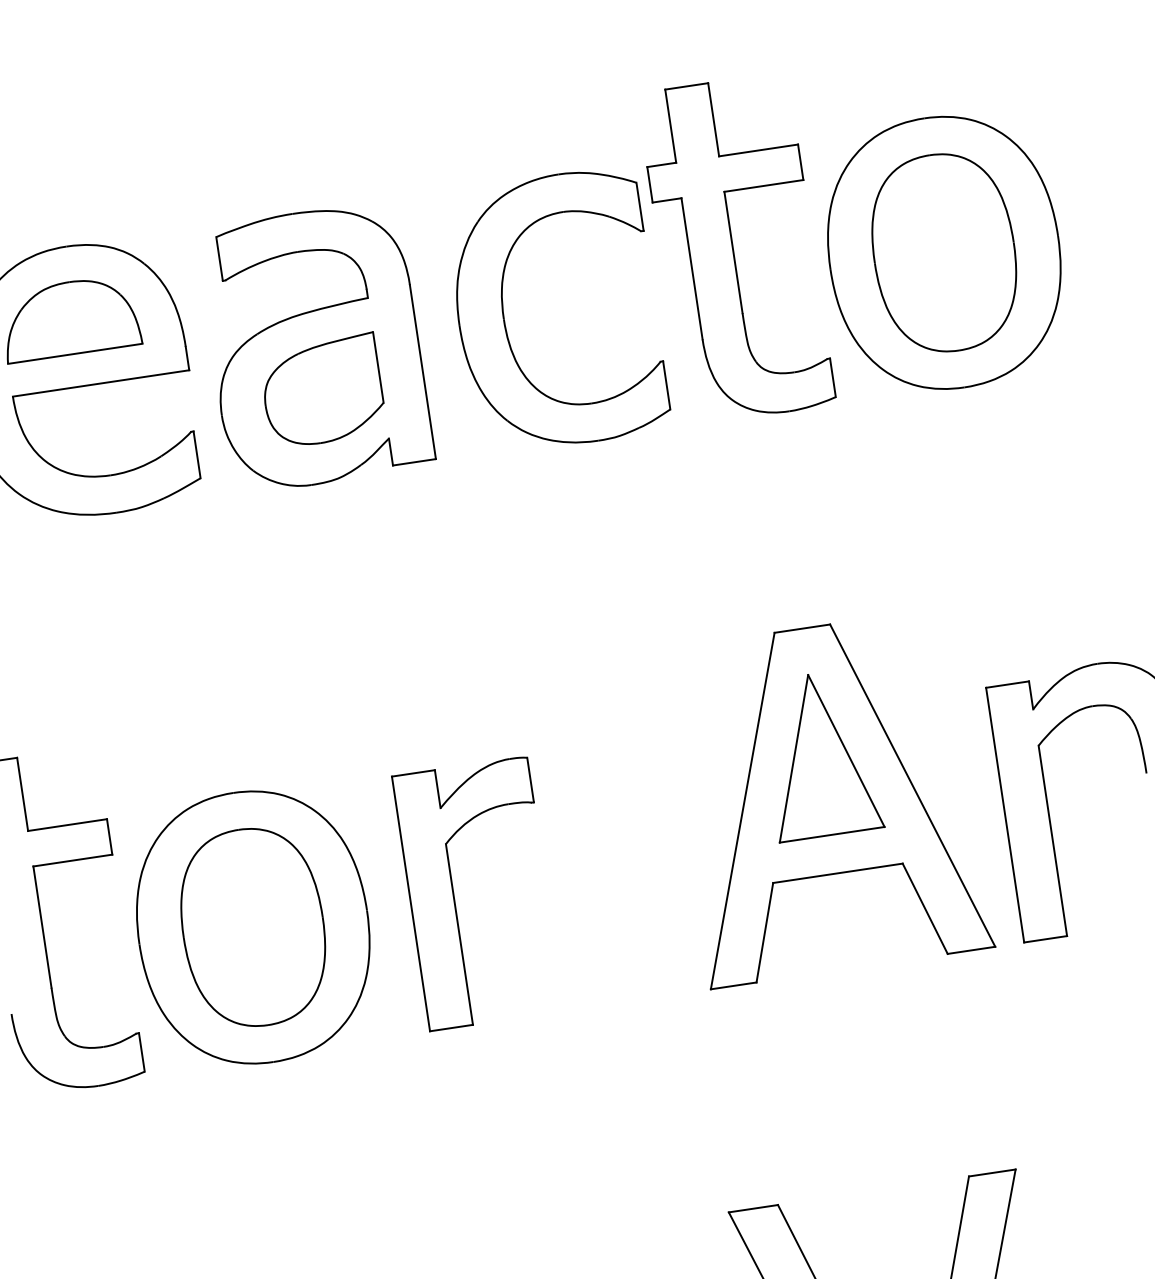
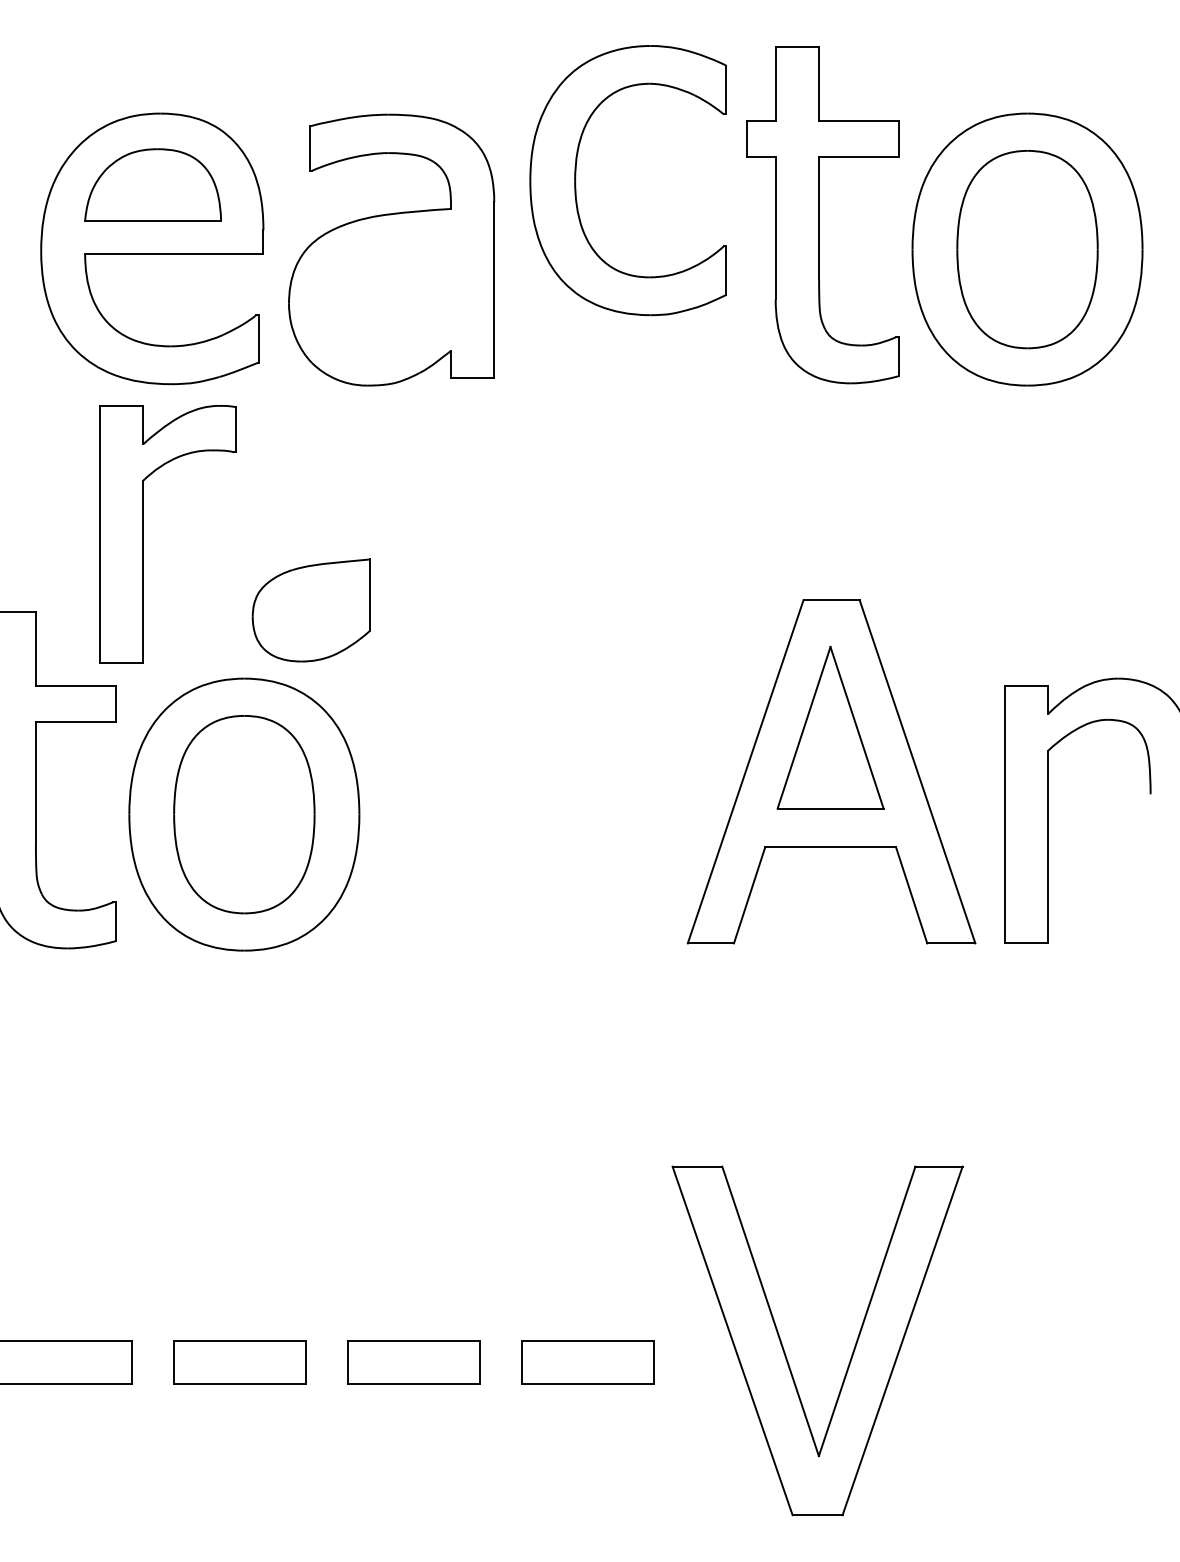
part: (504, 316) -> (576, 178), moved
part: (321, 391) -> (310, 610), moved
part: (454, 897) -> (143, 534), moved

